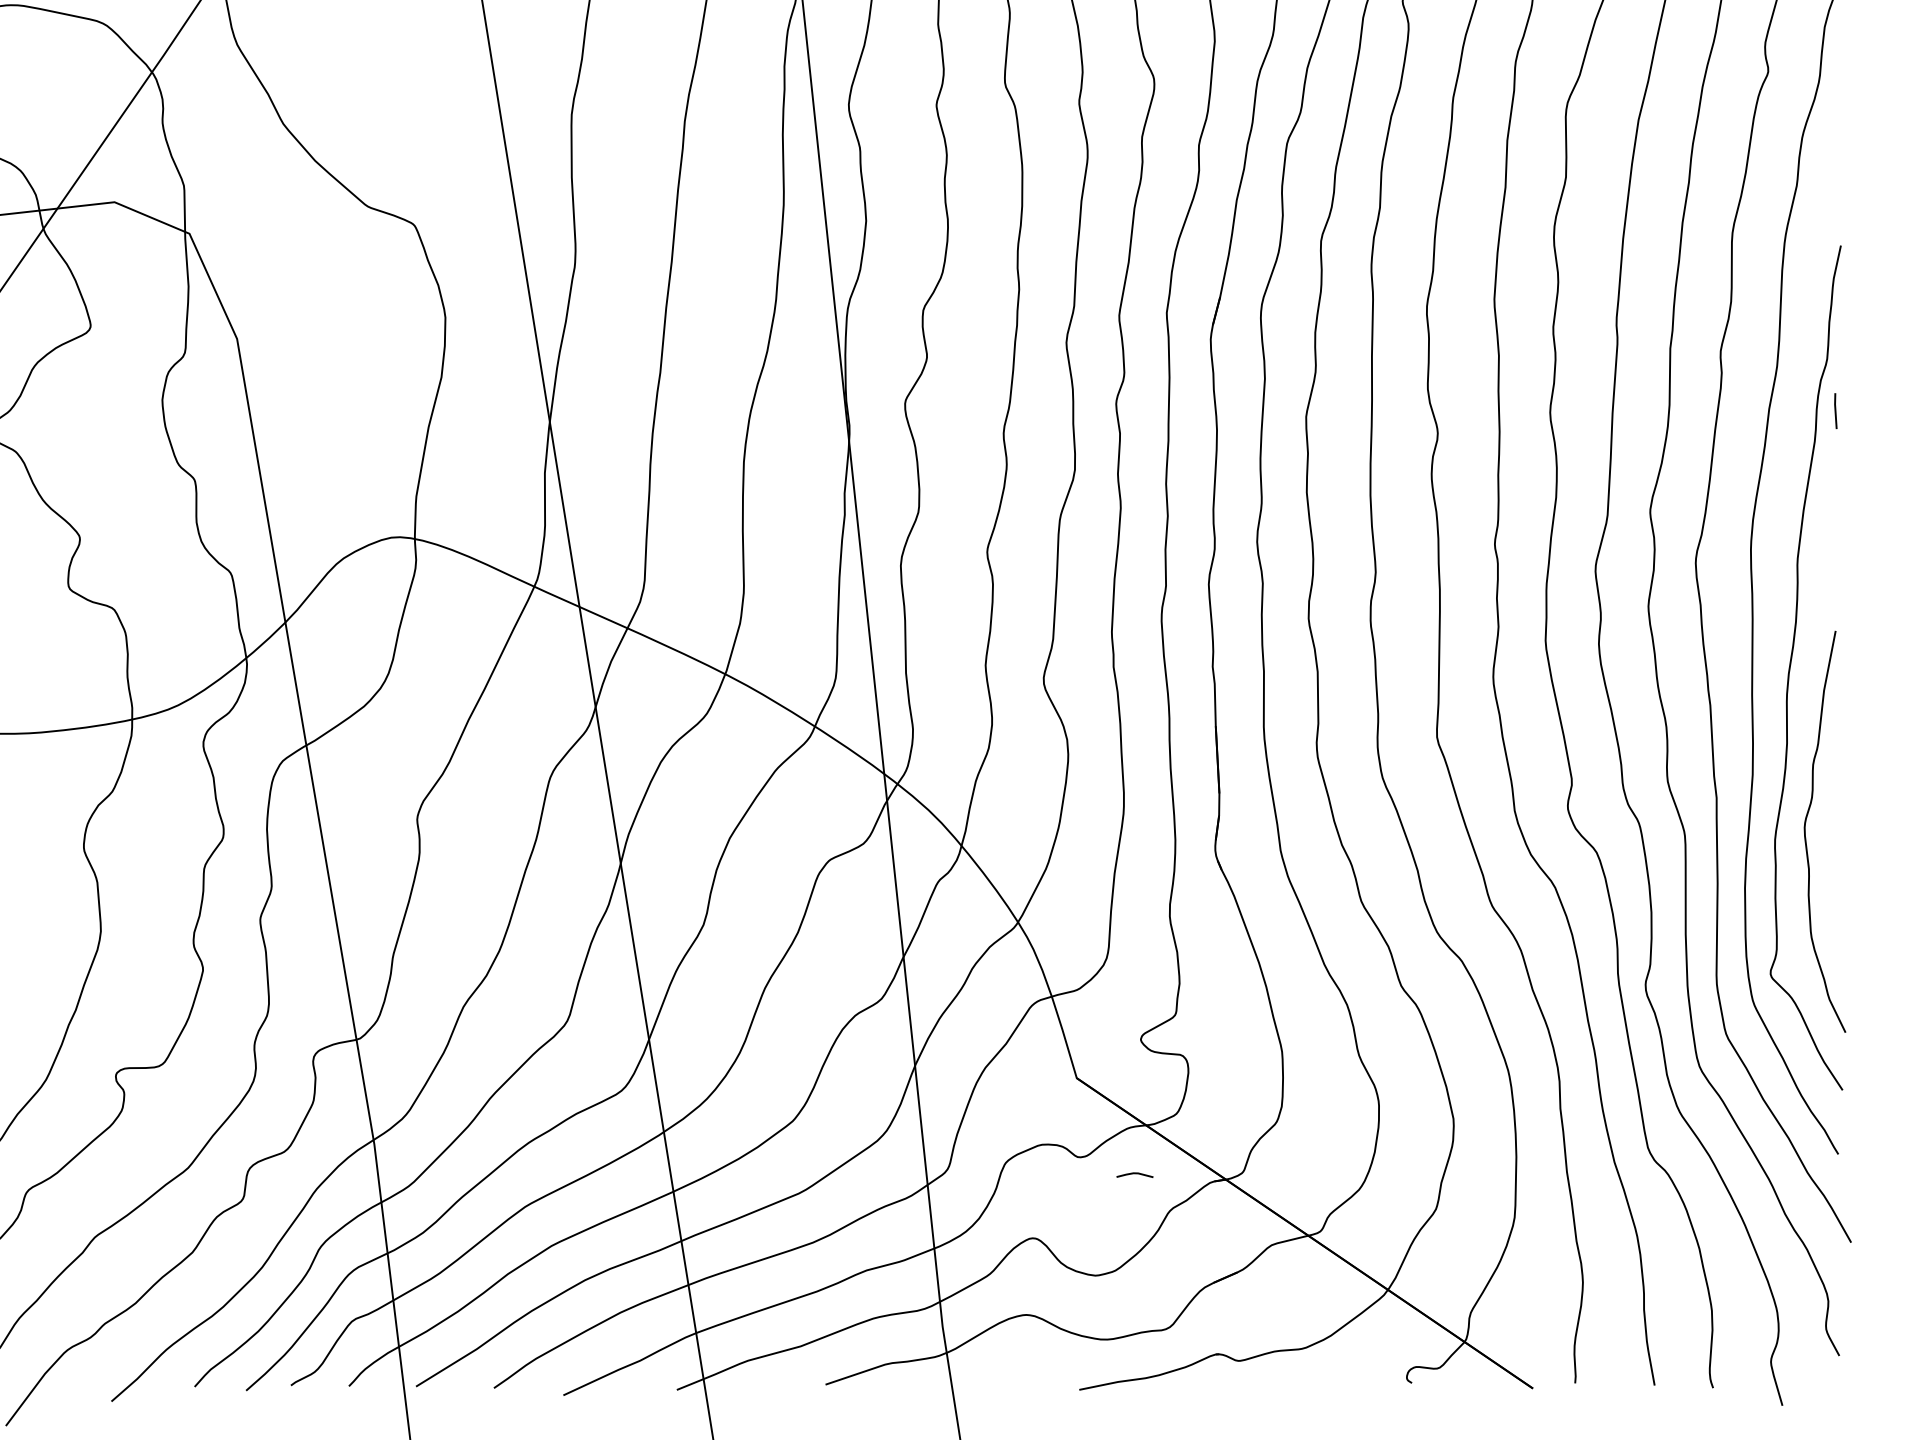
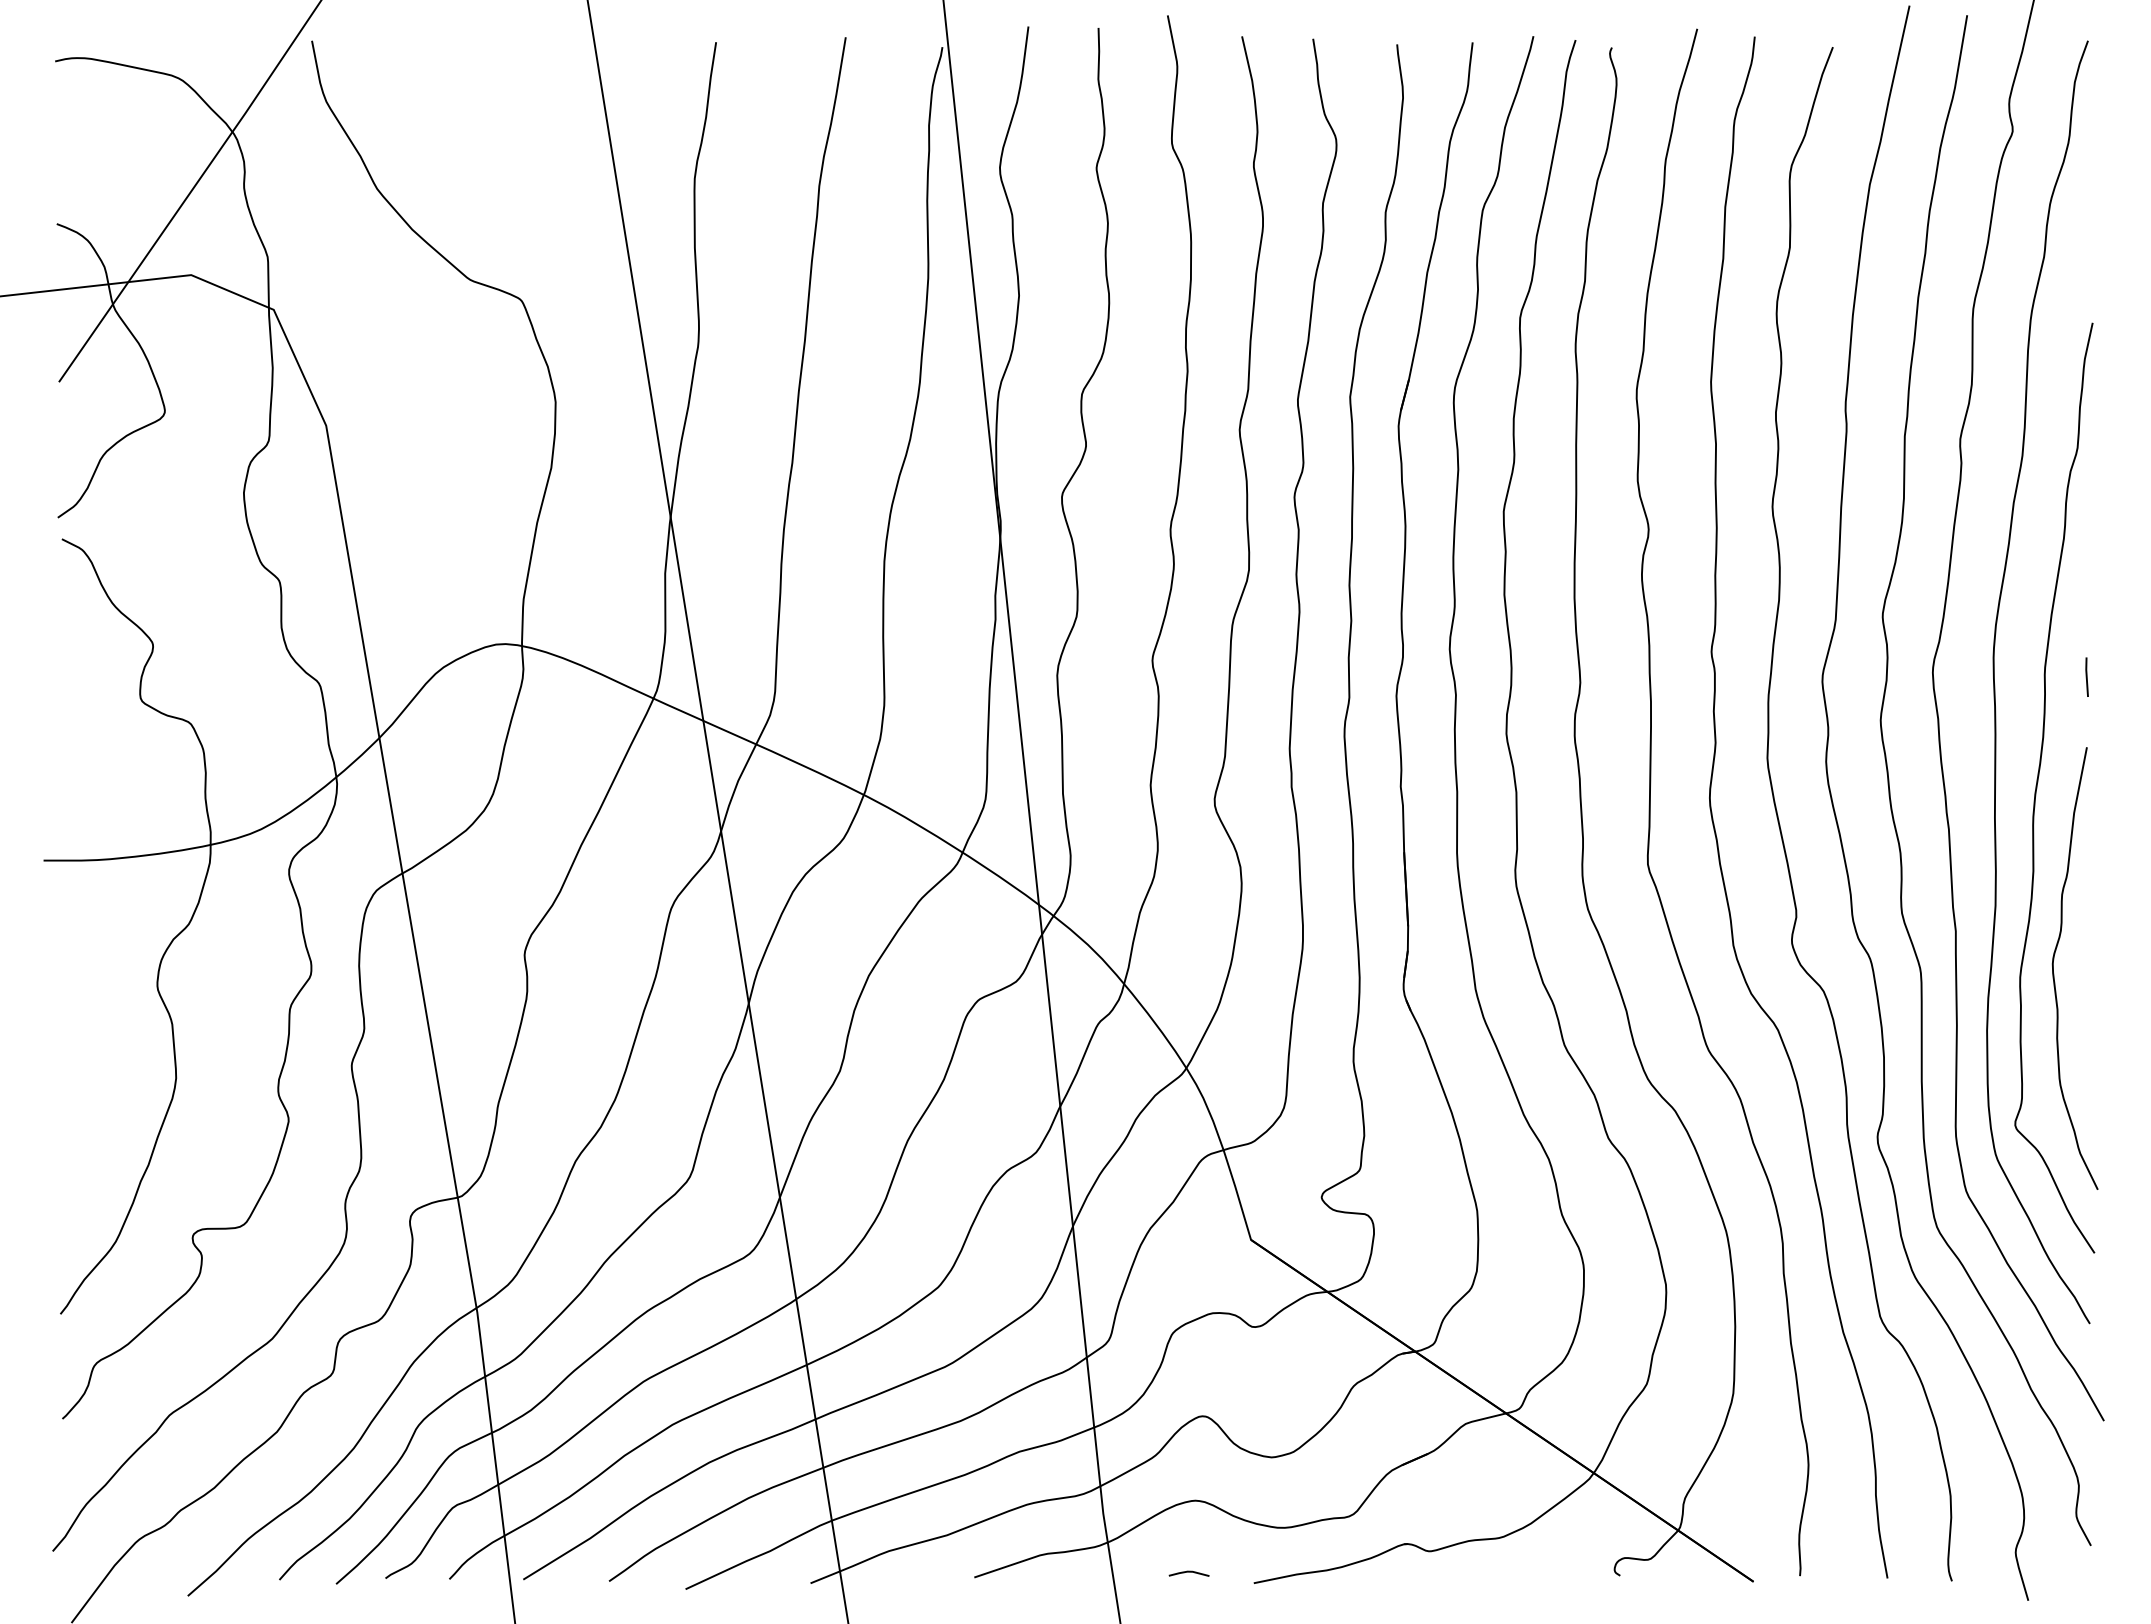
line: (1835, 410) -> (2086, 676), moved
line: (1134, 1174) -> (1188, 1572), moved

